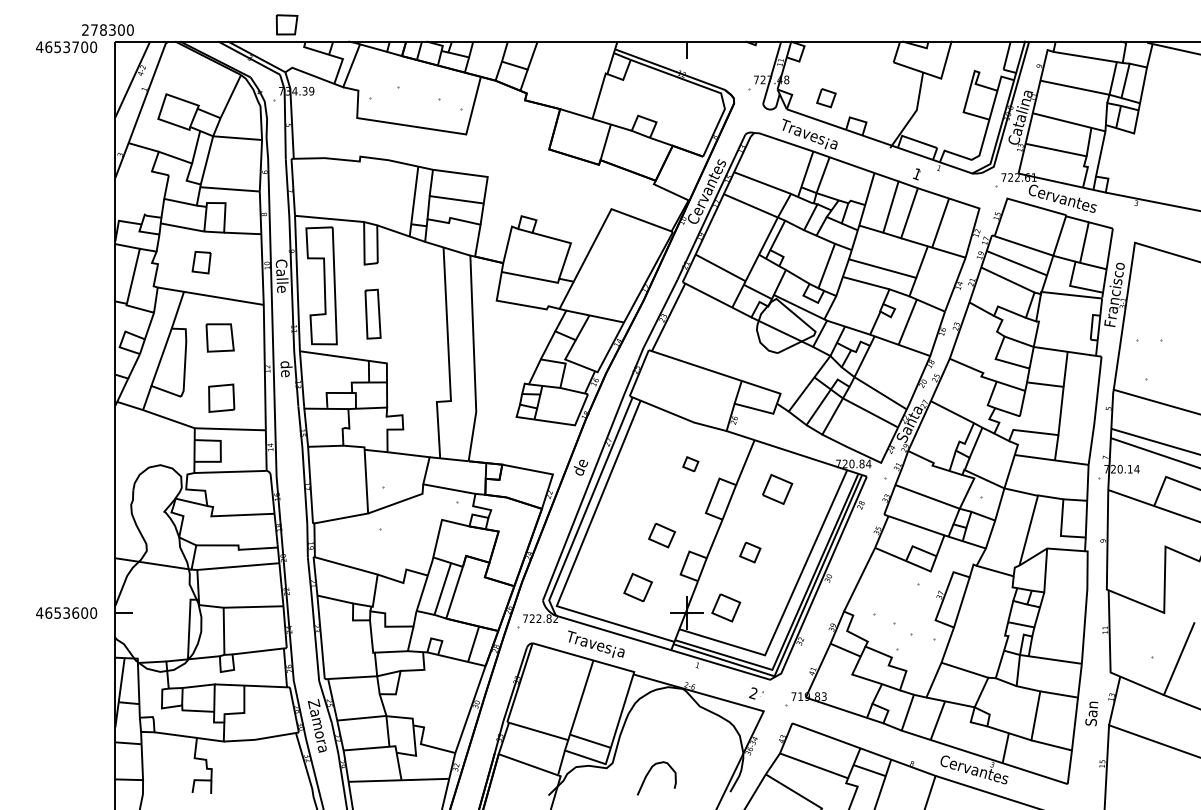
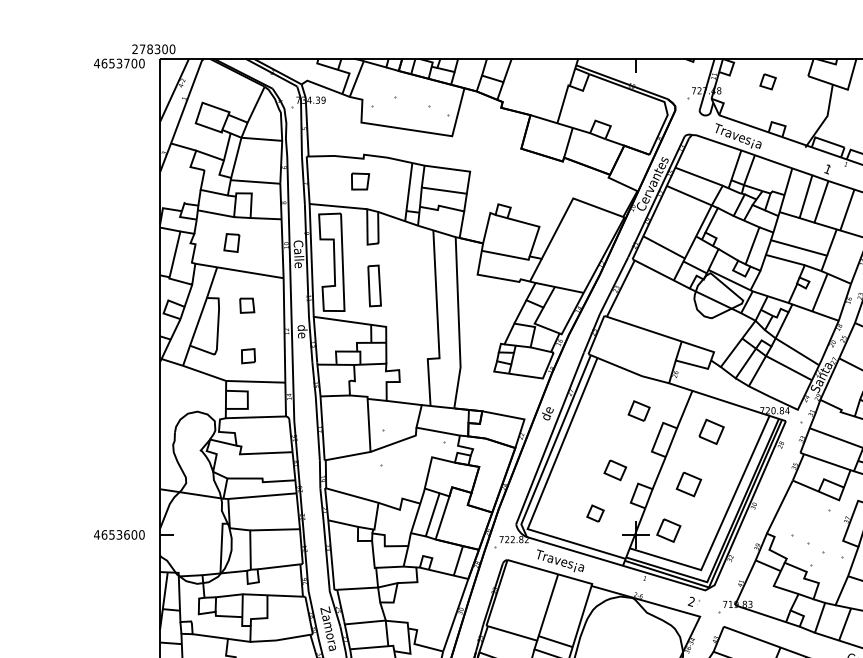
part: (286, 24) -> (360, 181), moved
part: (826, 98) -> (768, 82), moved
part: (219, 337) -> (246, 305), size x0.62
part: (221, 398) -> (248, 356), size x0.62
part: (690, 463) -> (639, 410), size x1.67
part: (749, 552) -> (688, 484), size x1.43
part: (638, 587) -> (595, 513), size x0.71

